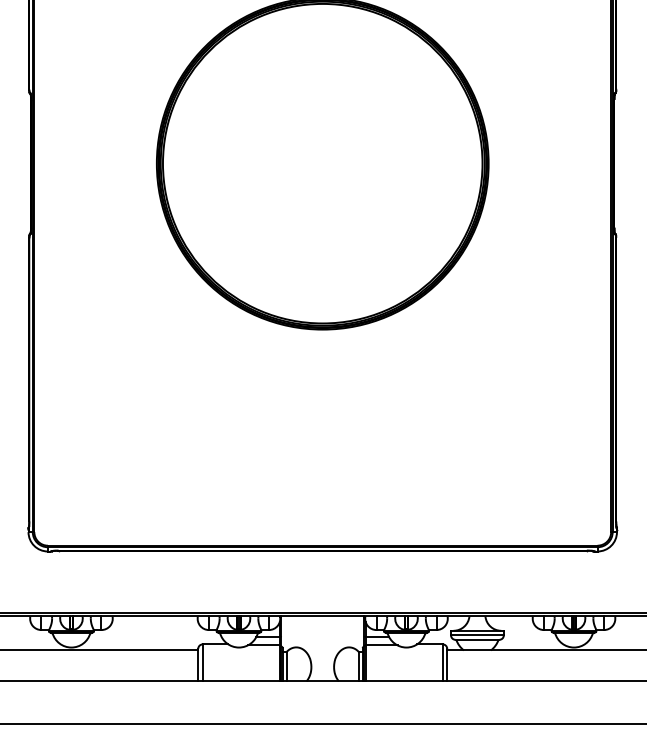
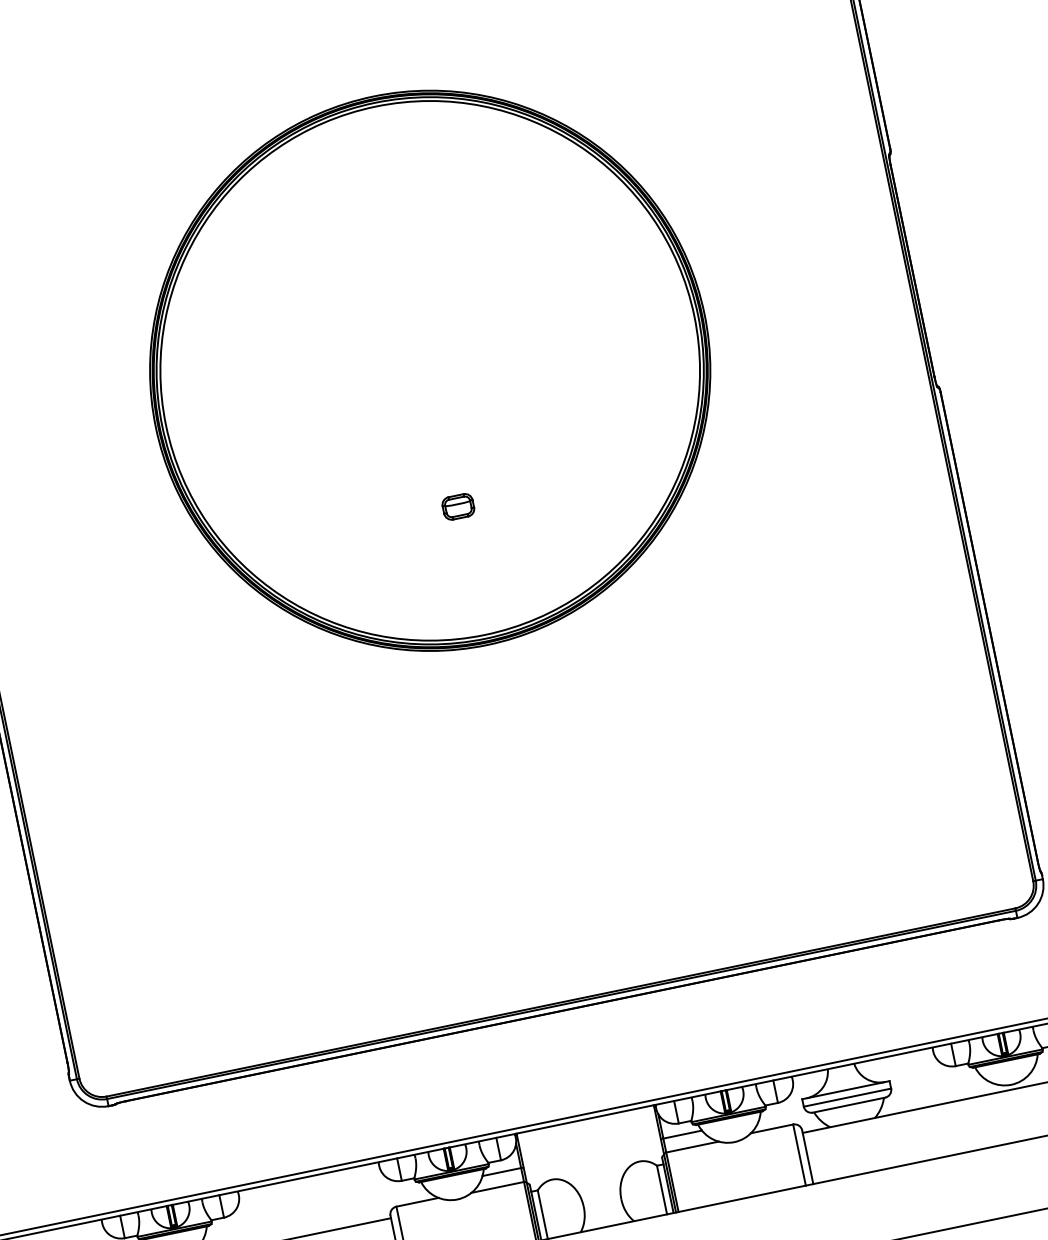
part: (322, 245) -> (457, 506), added

